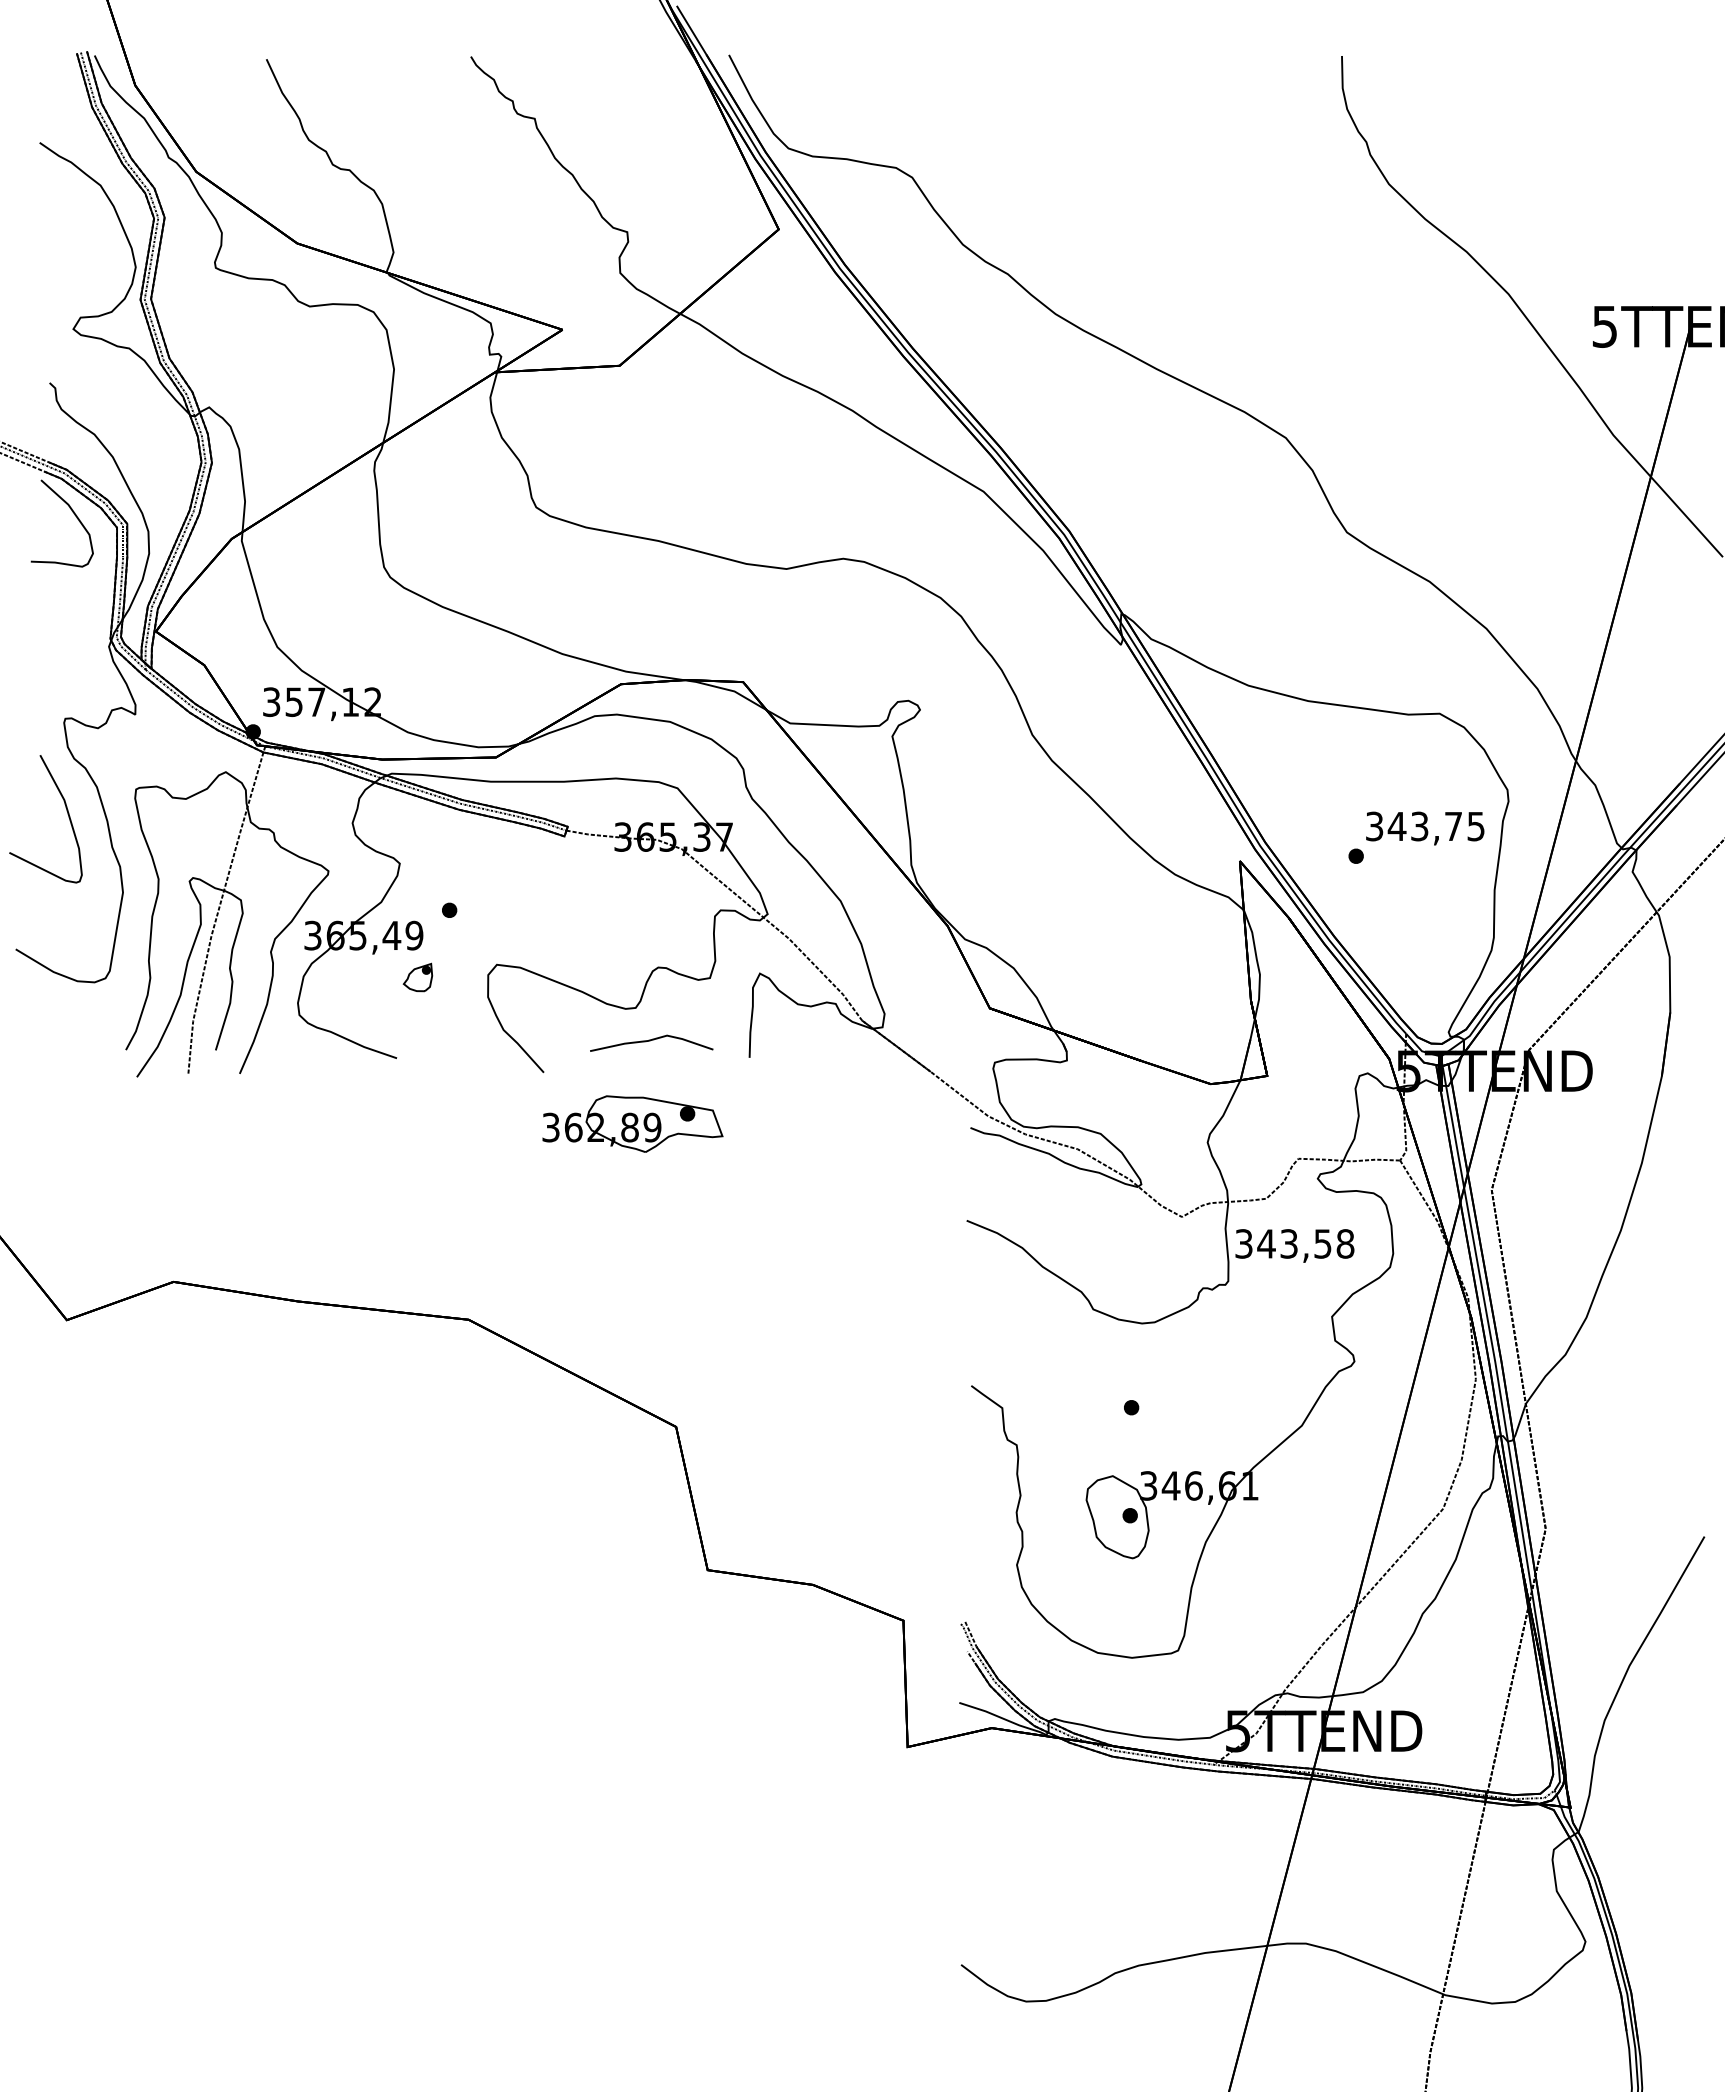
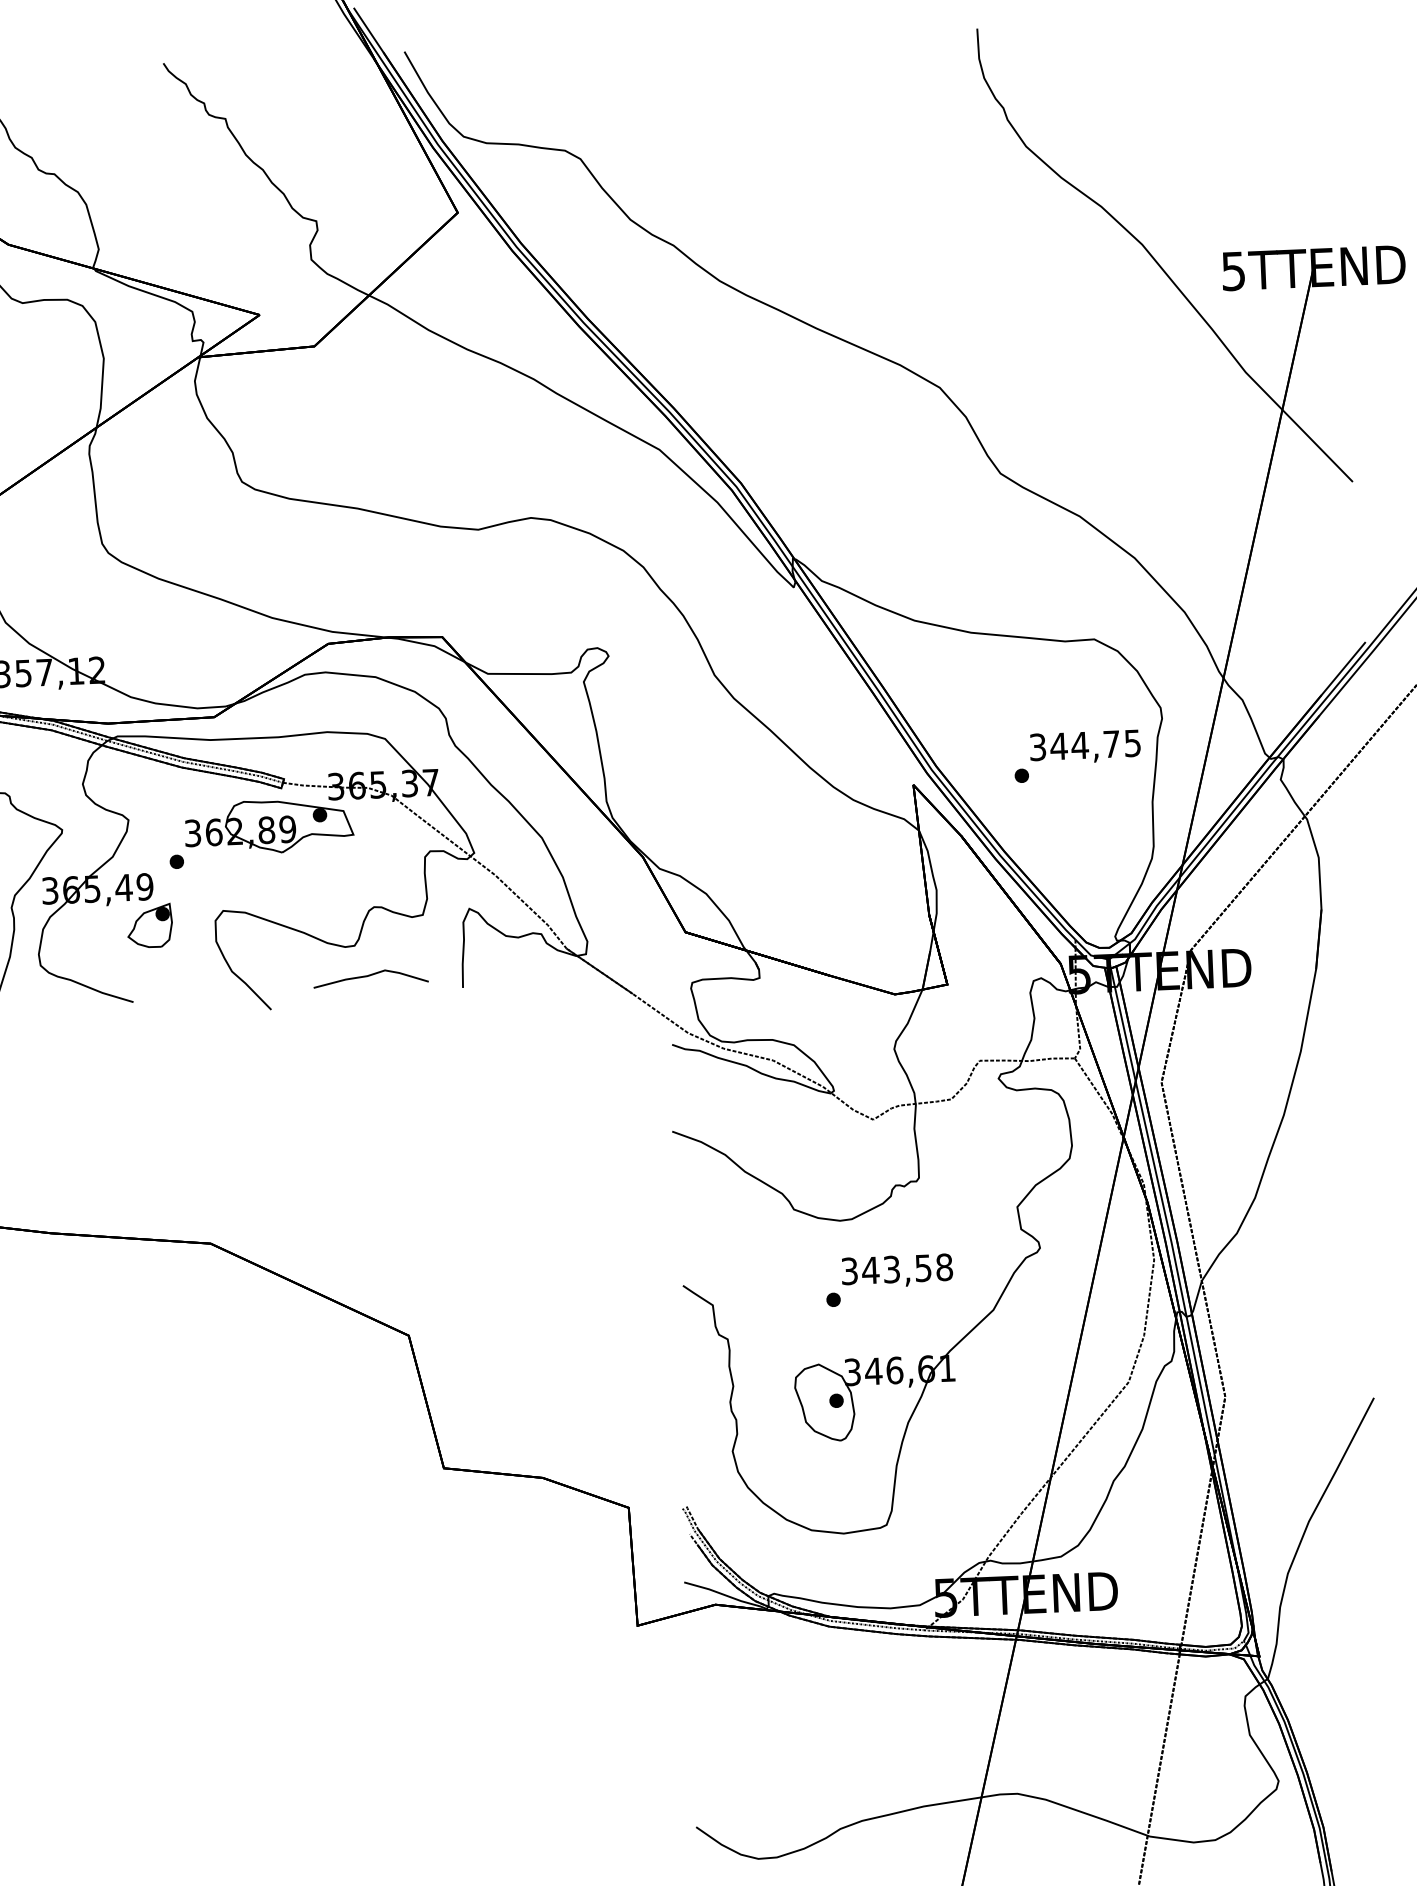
text: (1419, 826) -> (1079, 745), 343,75 -> 344,75
part: (417, 977) -> (149, 925), size x1.67
part: (632, 1123) -> (268, 826), moved
text: (1294, 1245) -> (896, 1270), moved

